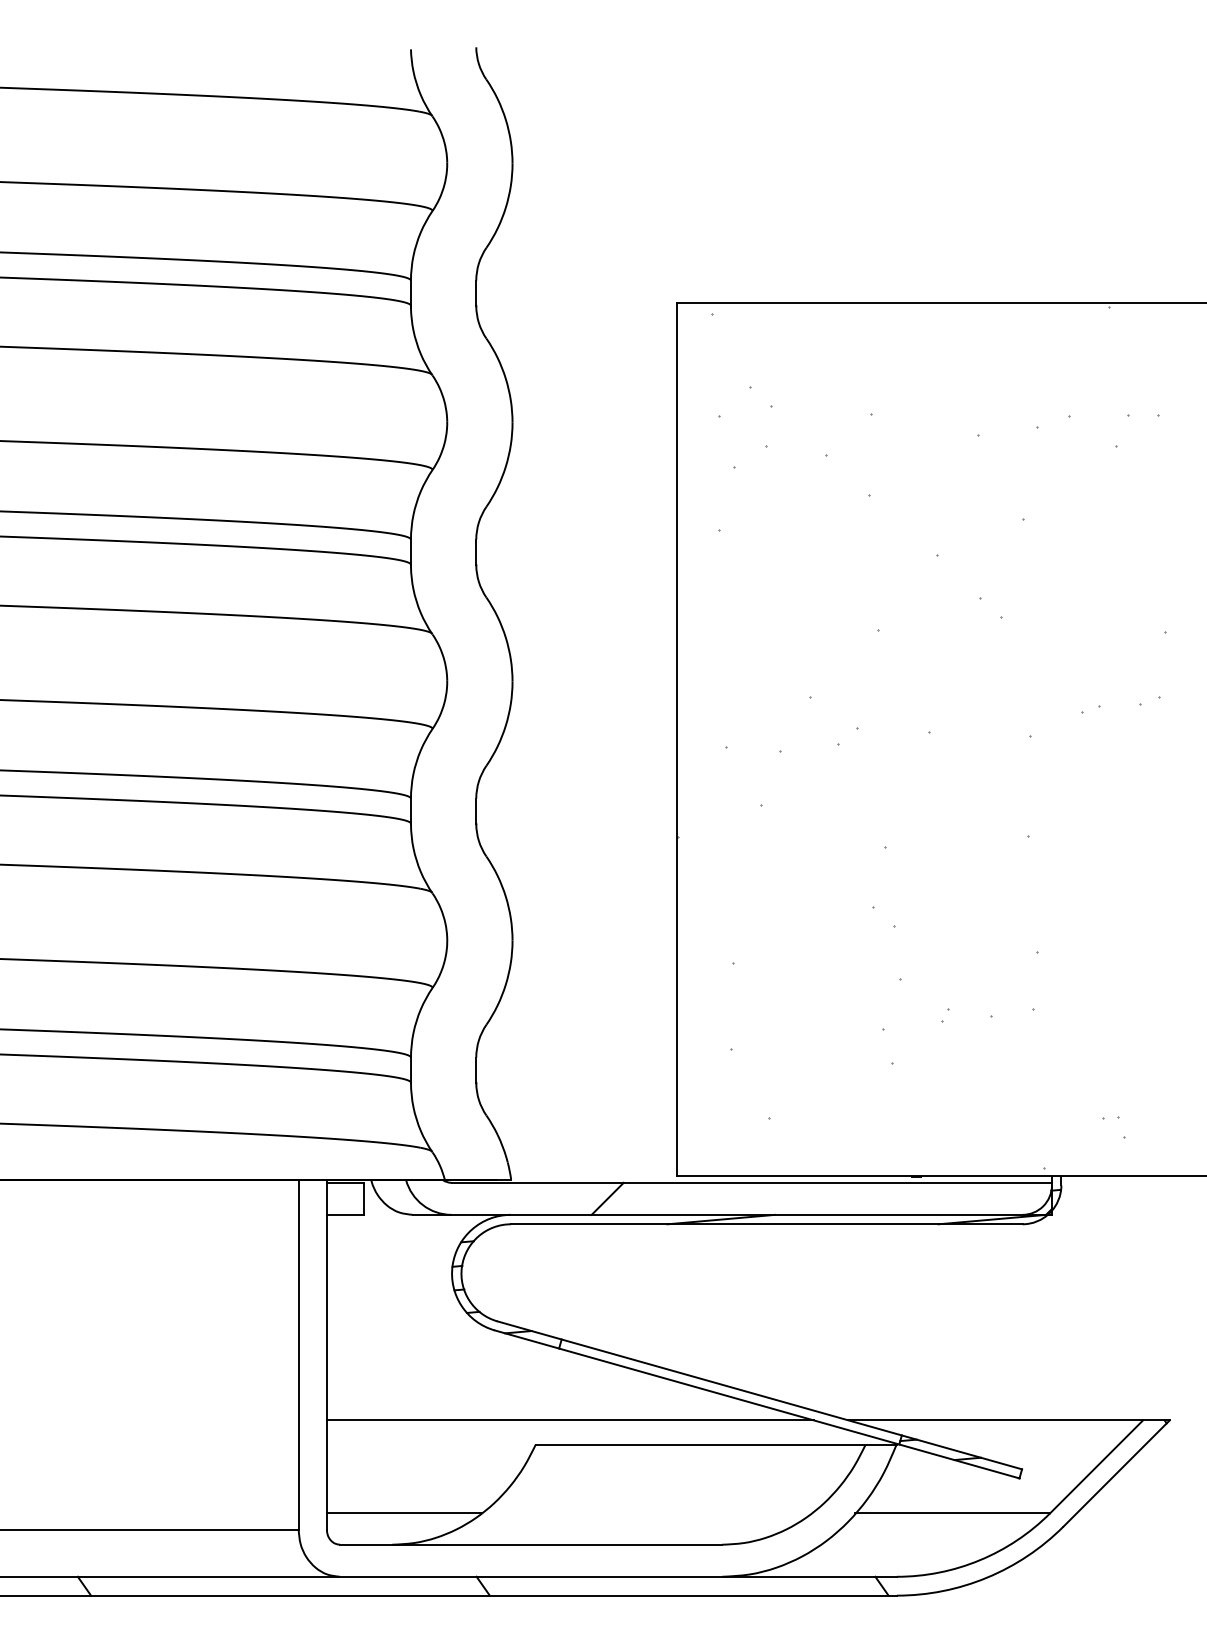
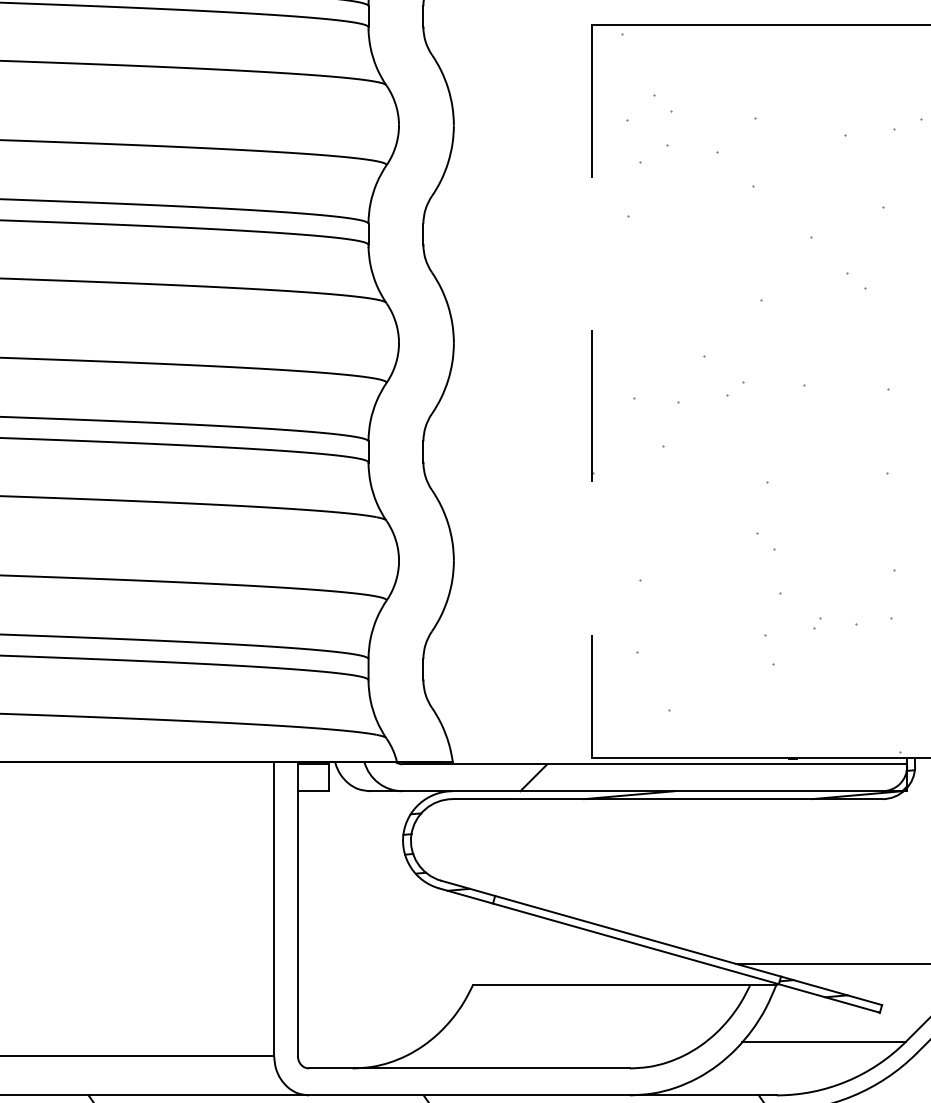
line: (676, 740) -> (591, 392), solid -> dashed
line: (569, 1420) -> (501, 964), removed
line: (403, 1513) -> (362, 1042), removed

